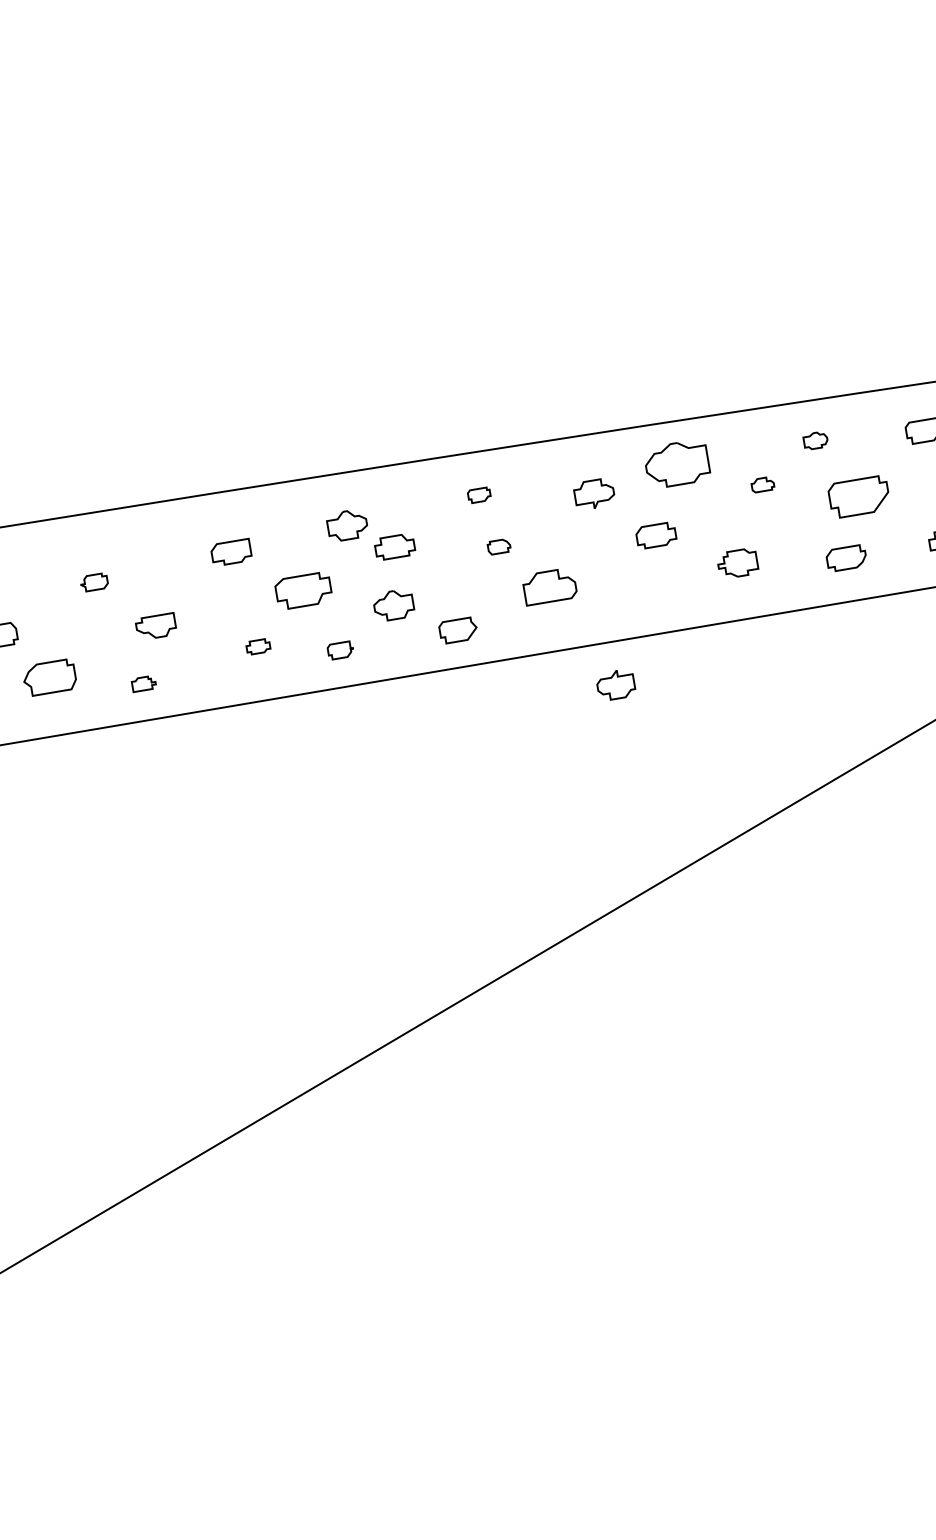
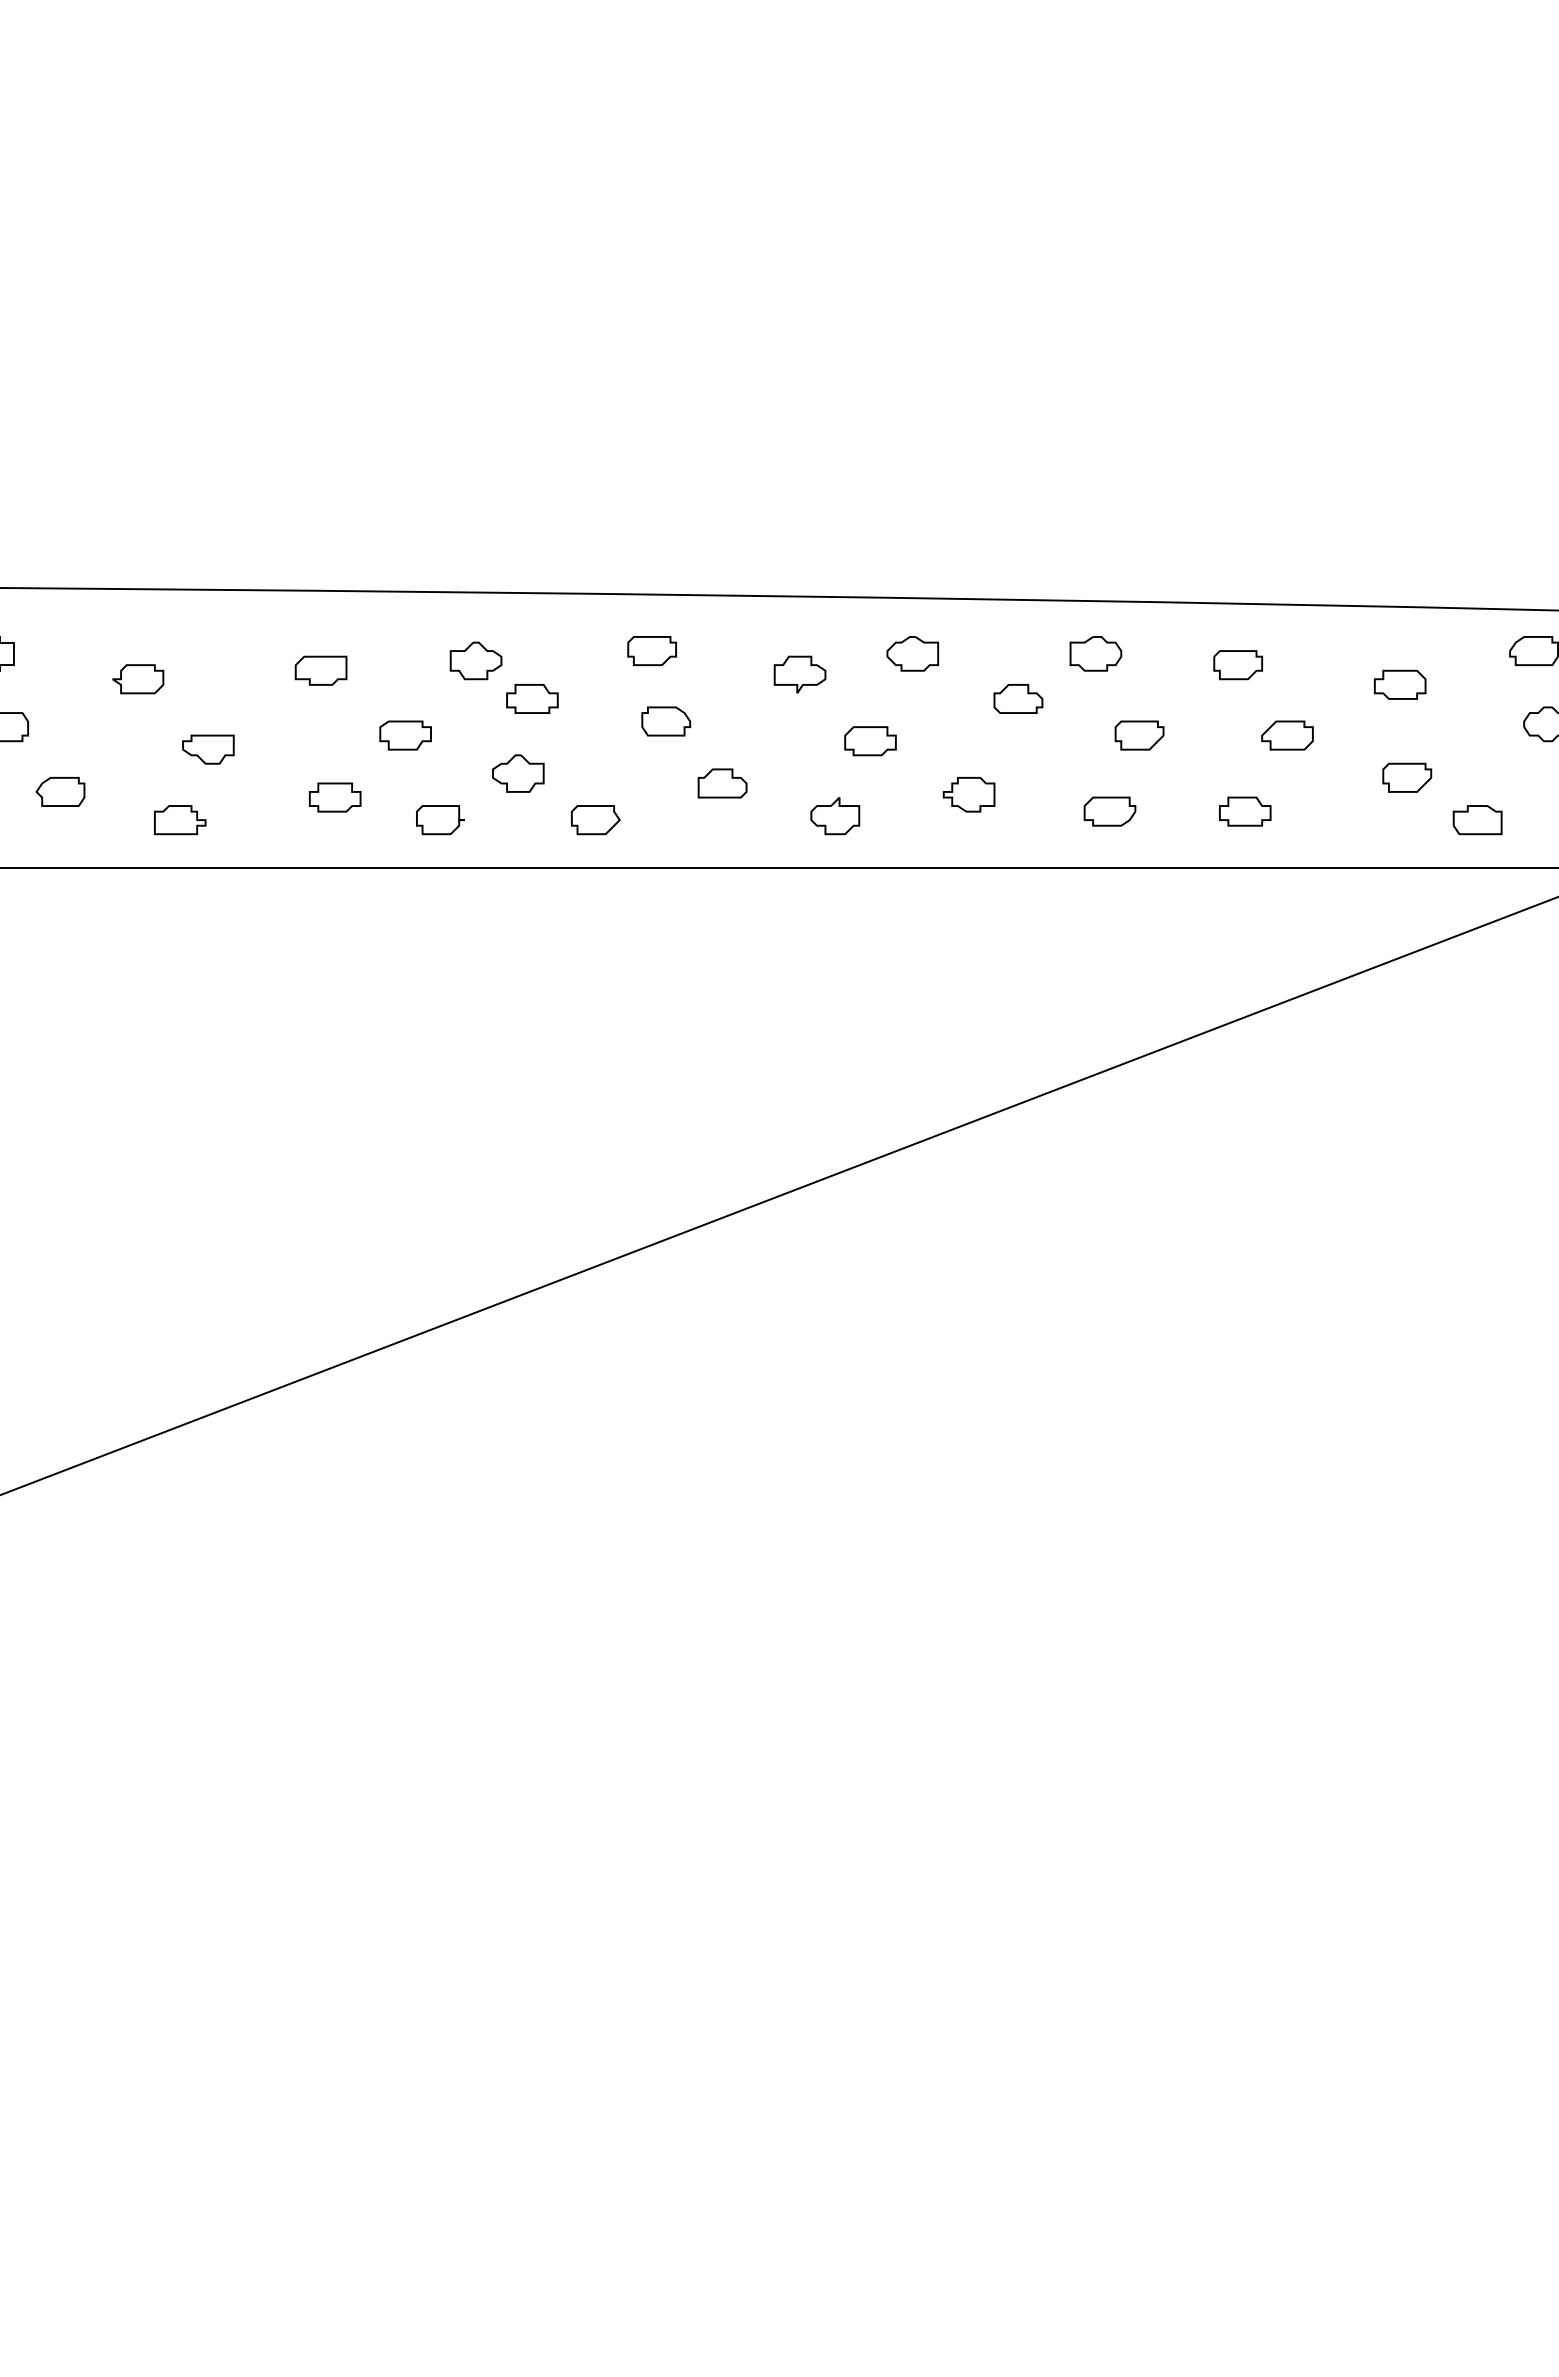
part: (815, 440) -> (1095, 653), size x1.67
part: (676, 463) -> (912, 653), size x0.62
part: (762, 484) -> (1018, 698), size x1.67
part: (478, 495) -> (651, 650), size x1.67
part: (859, 496) -> (1139, 735), size x0.62
part: (499, 546) -> (666, 721), size x1.67
part: (94, 582) -> (138, 679), size x1.43
part: (549, 586) -> (722, 783), size x0.71
part: (303, 590) -> (405, 735), size x0.71
part: (258, 646) -> (335, 797), size x1.67
part: (340, 650) -> (440, 820), size x1.43
part: (49, 677) -> (60, 791), size x0.71
part: (144, 684) -> (180, 820), size x1.67
part: (616, 685) -> (835, 816), moved

